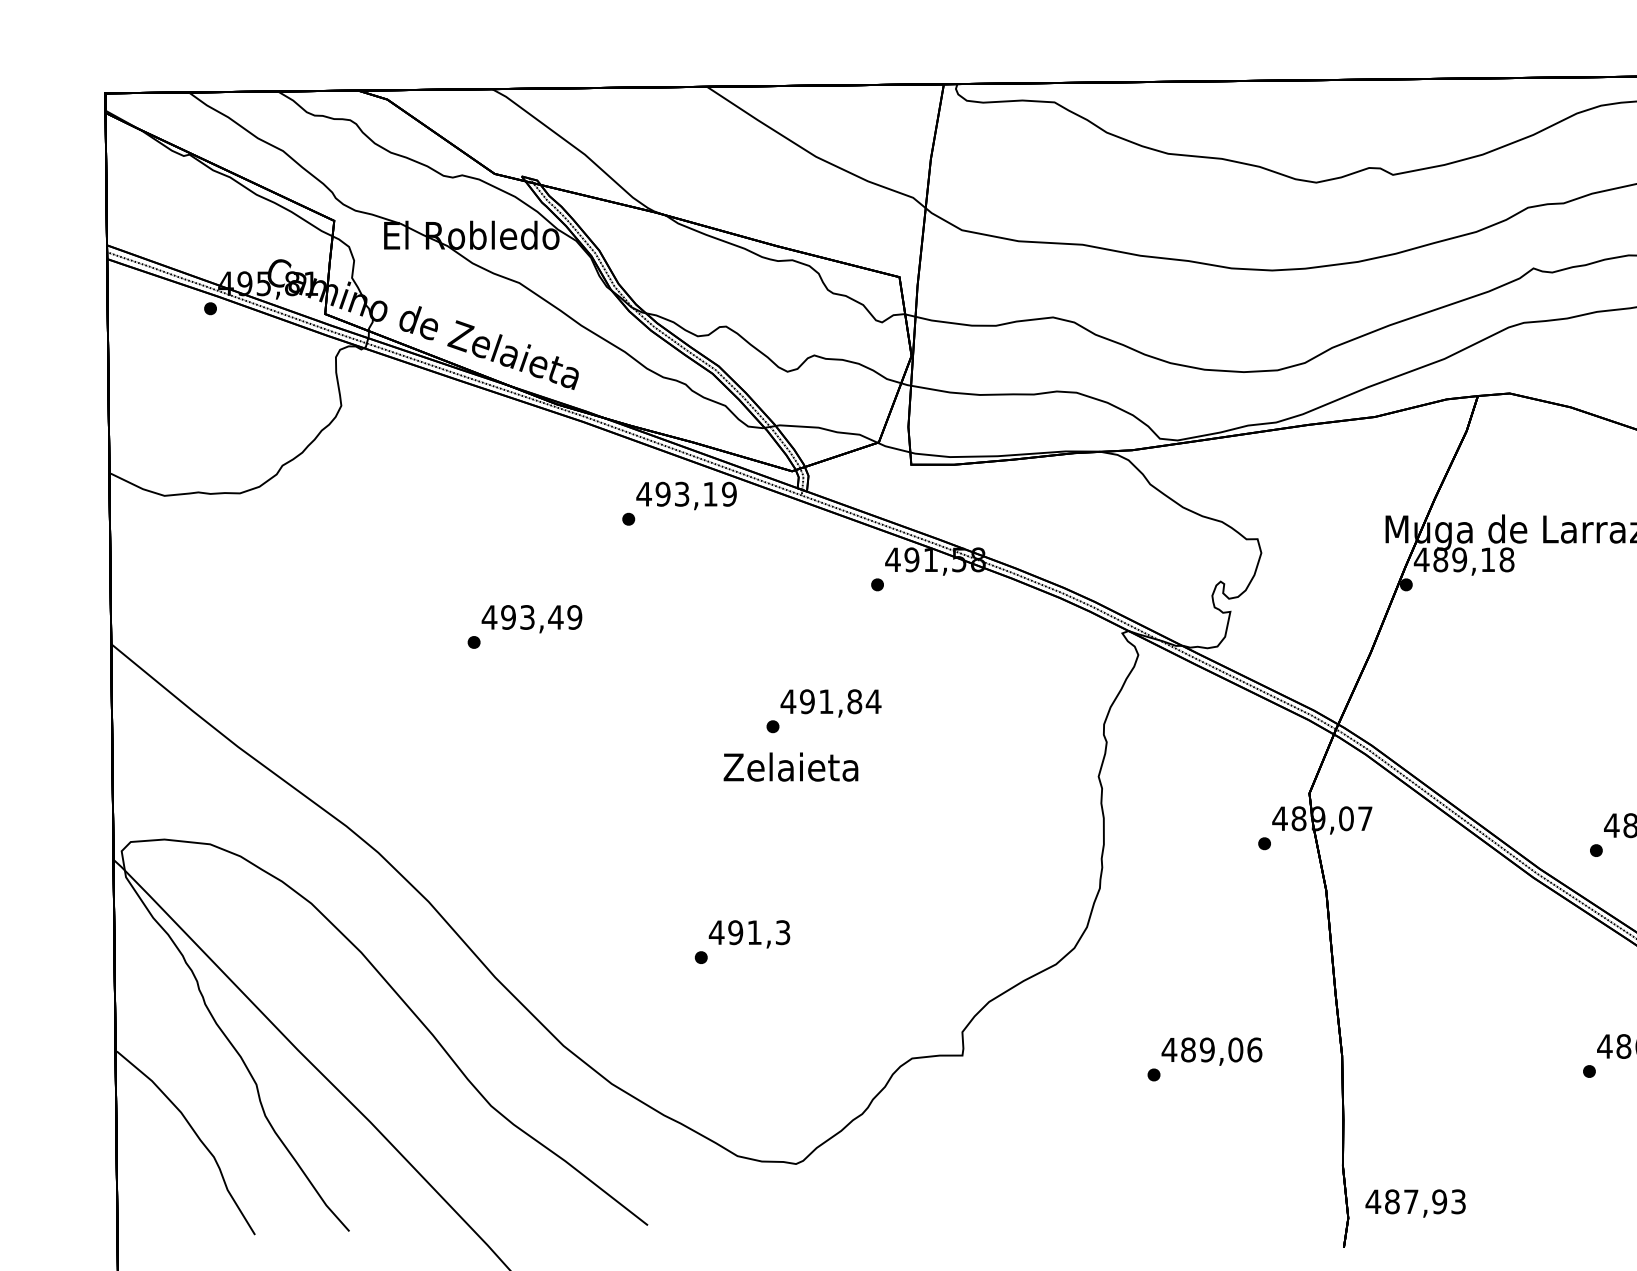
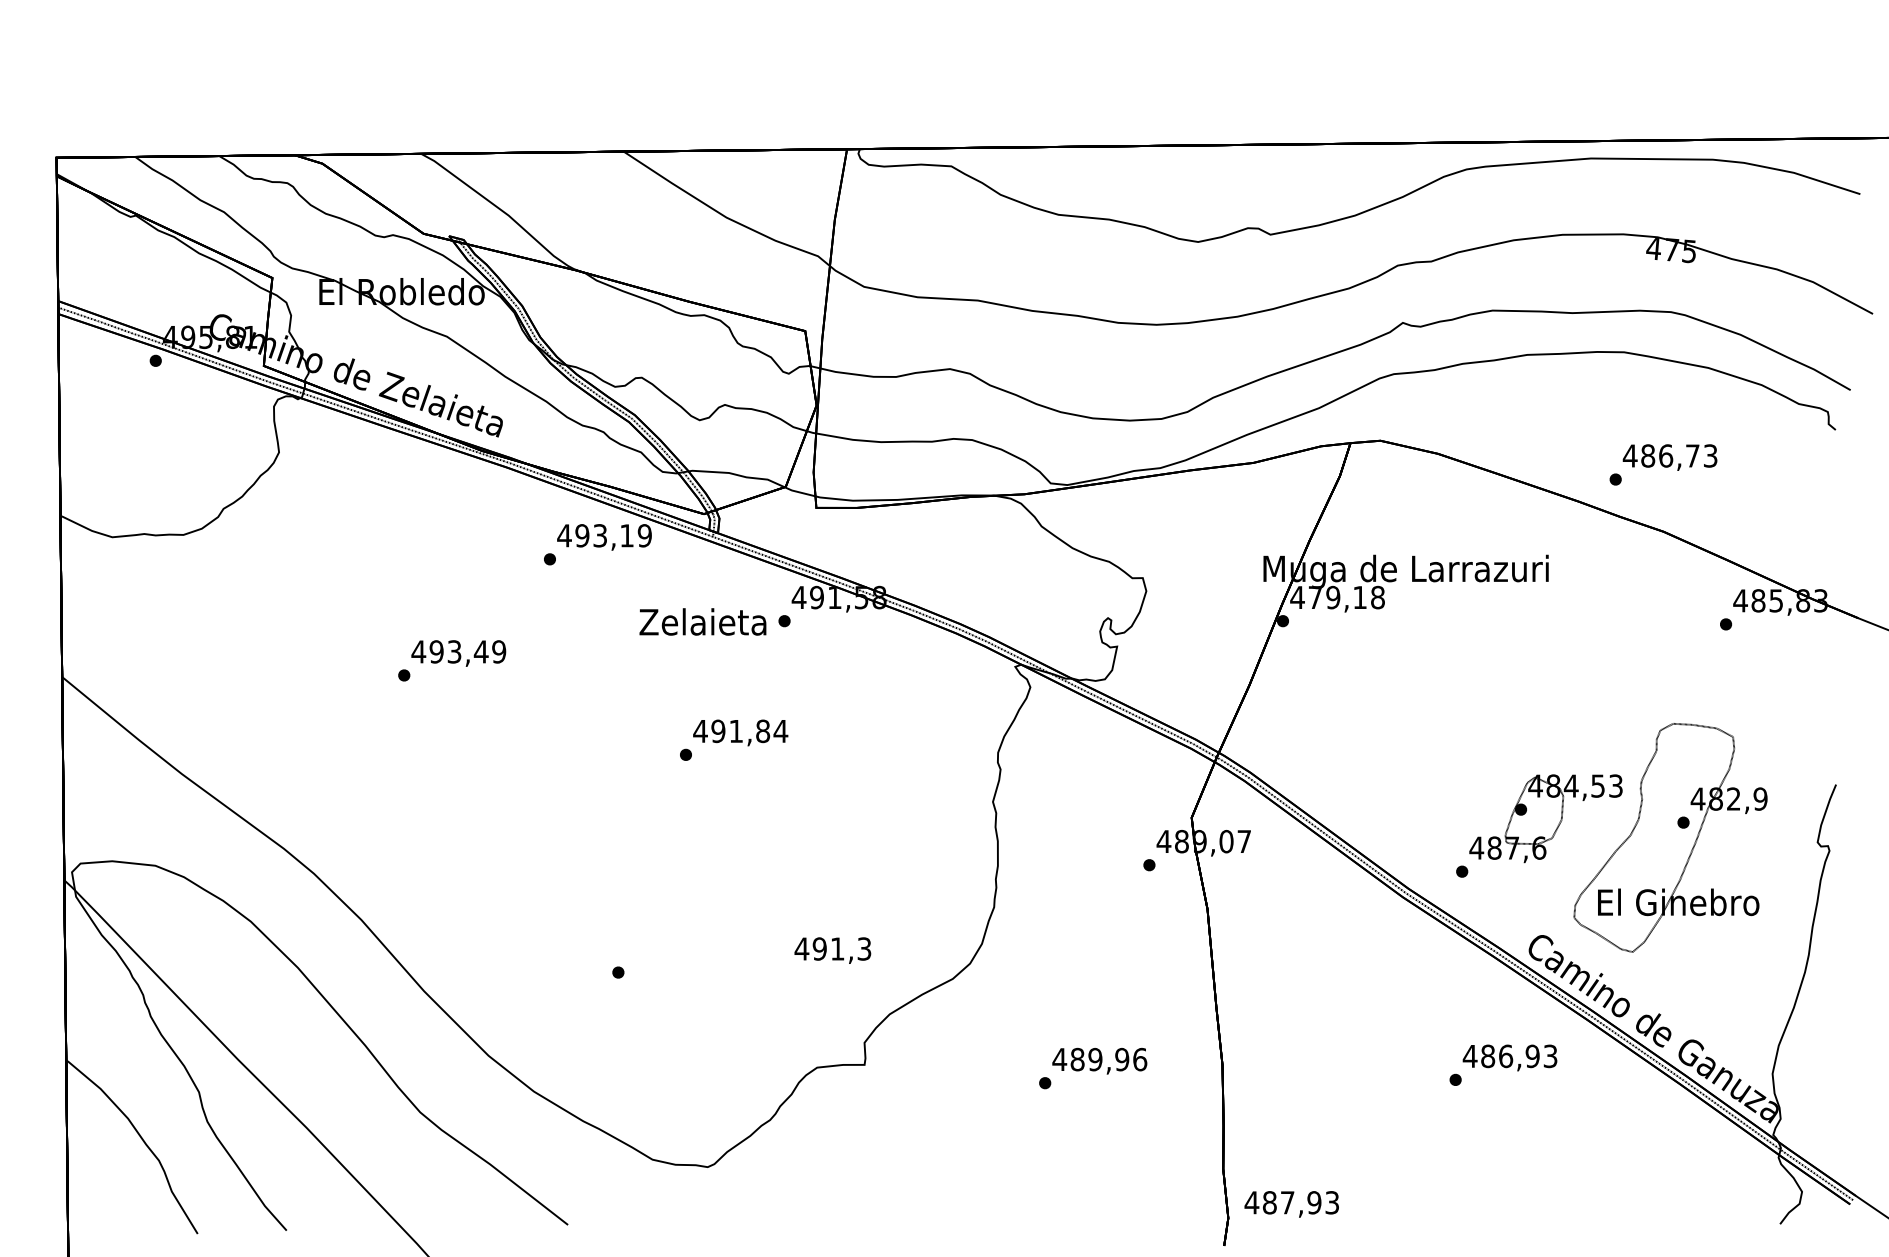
text: (1440, 559) -> (1315, 597), 489,18 -> 479,18
text: (790, 766) -> (702, 621), moved
text: (749, 934) -> (832, 950), moved
text: (1236, 1049) -> (1122, 1059), 489,06 -> 489,96

